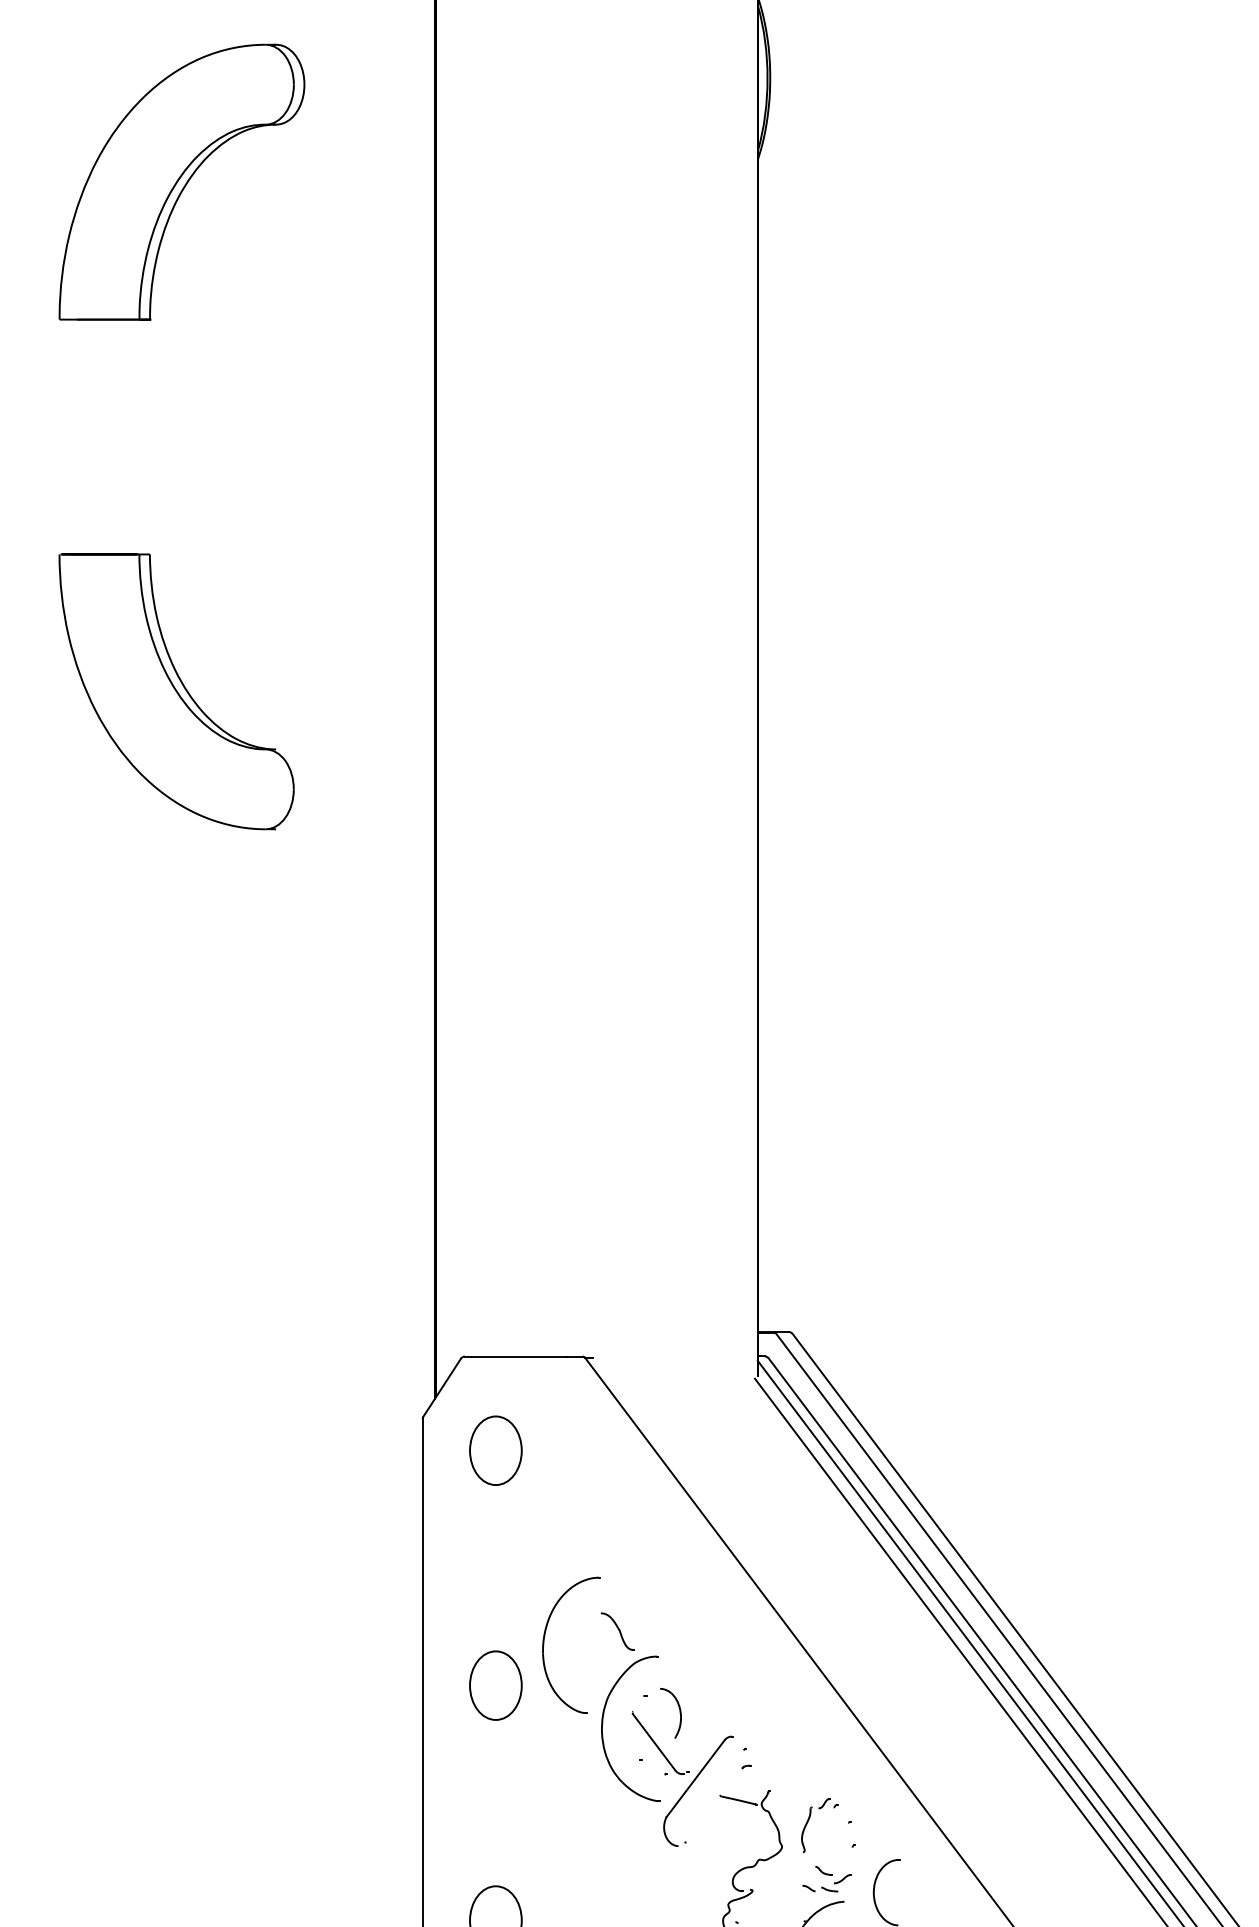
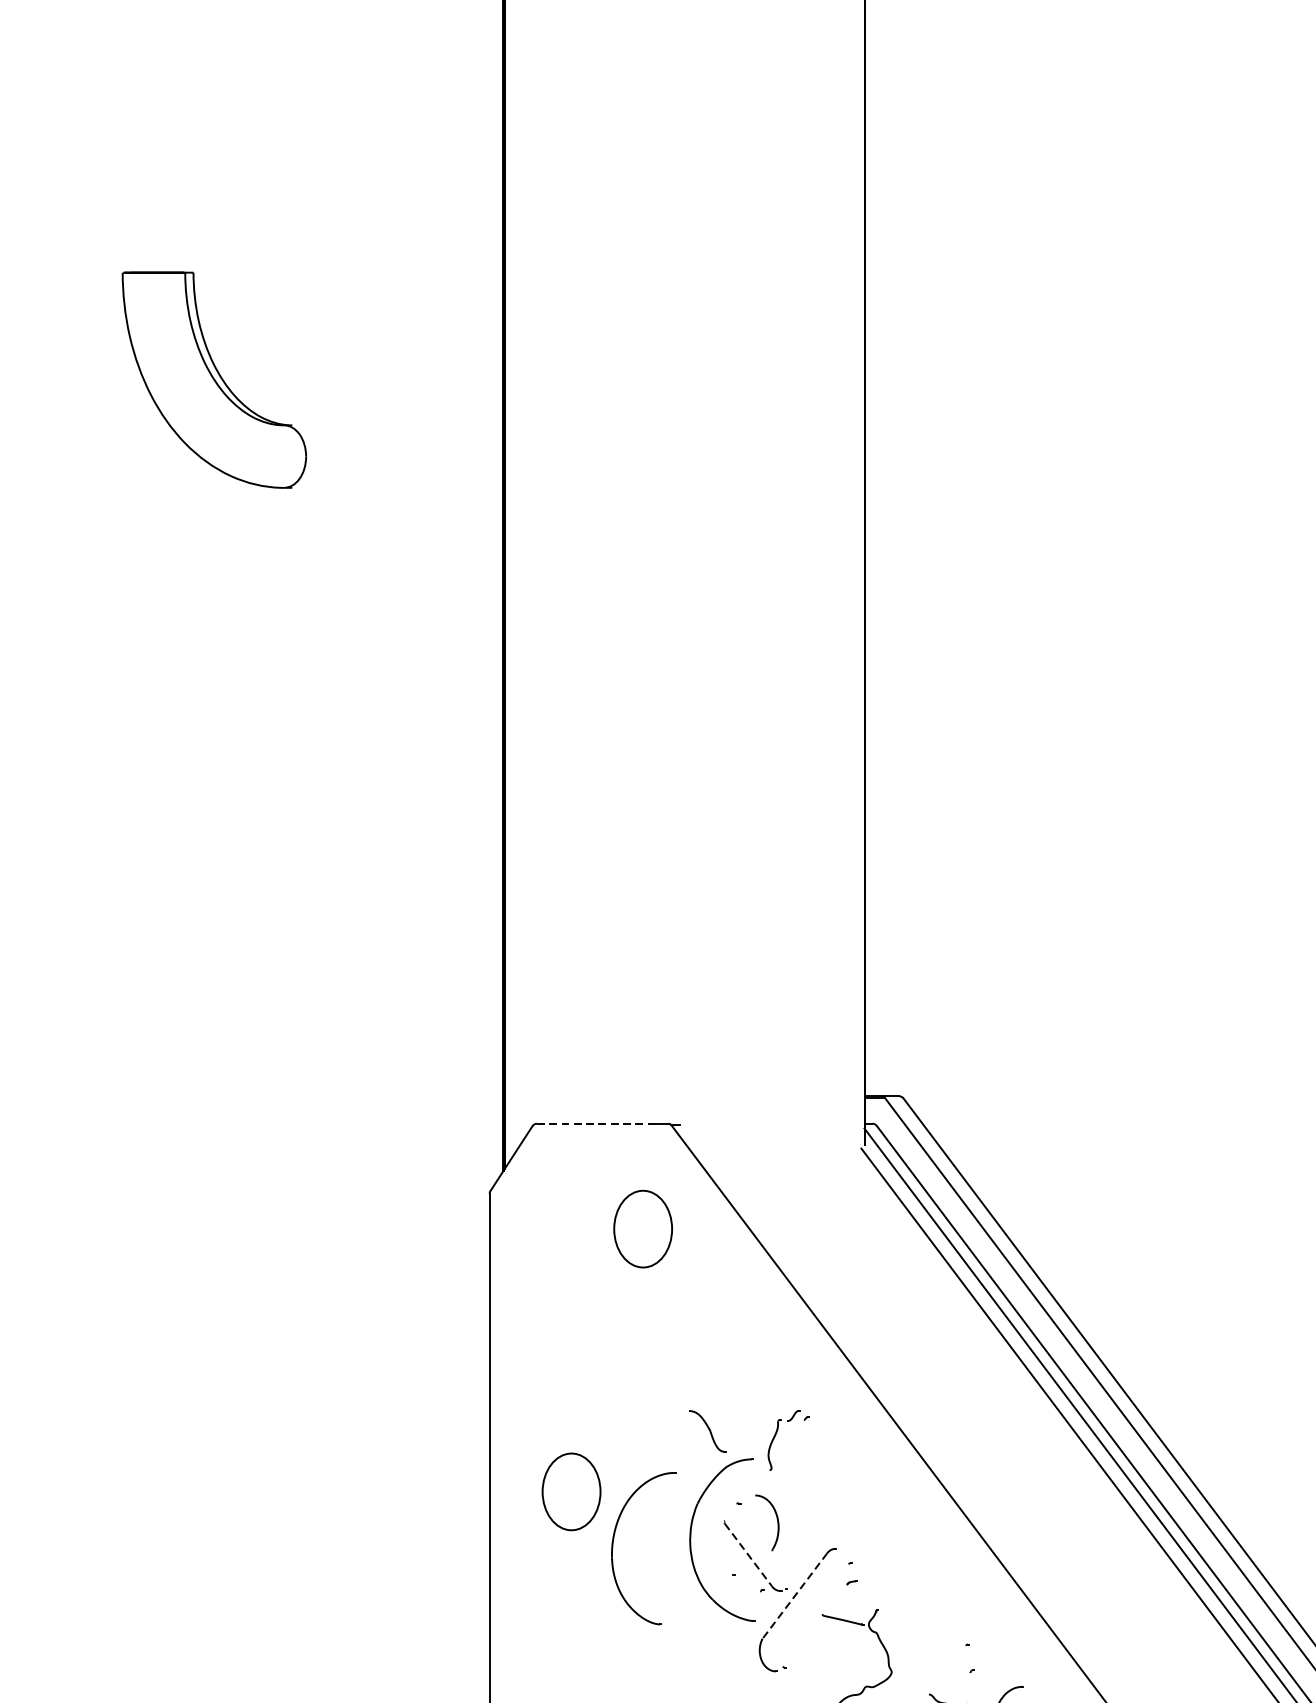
part: (176, 691) -> (214, 379), size x0.7
line: (516, 1356) -> (594, 1123), solid -> dashed
part: (495, 1450) -> (642, 1228), moved
part: (544, 1644) -> (613, 1547), moved
line: (654, 1742) -> (748, 1555), solid -> dashed
line: (695, 1778) -> (794, 1595), solid -> dashed
part: (809, 1820) -> (776, 1434), moved

